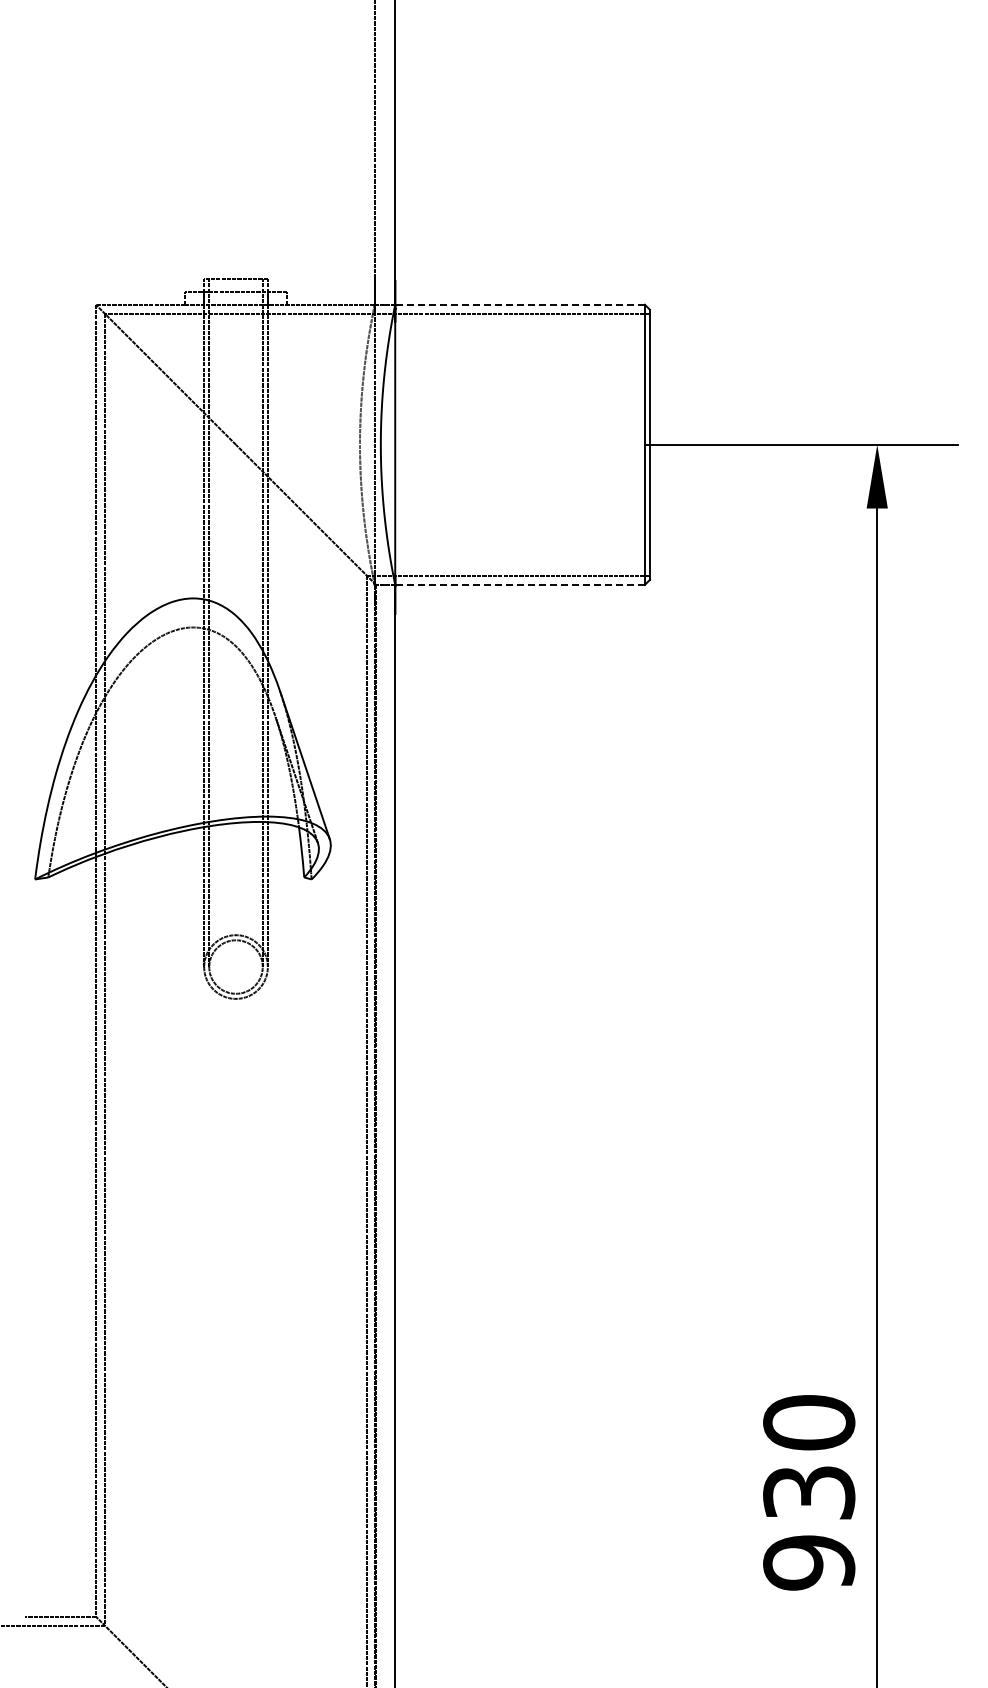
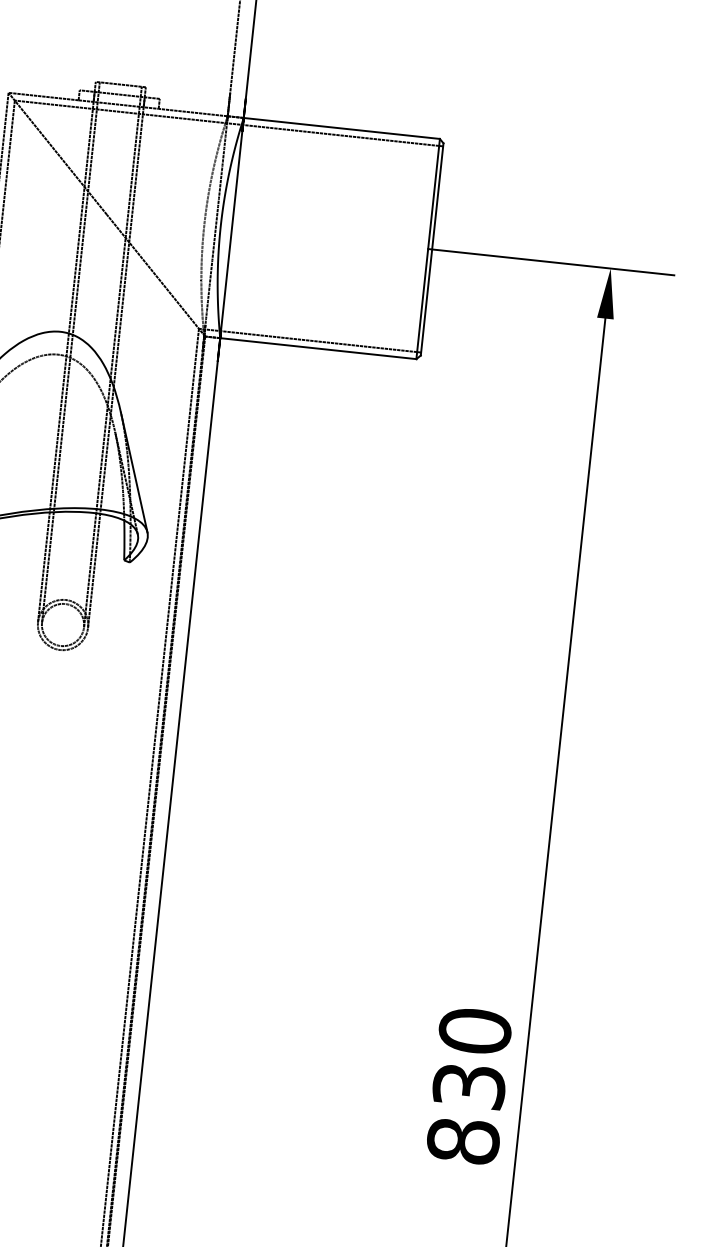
line: (520, 304) -> (342, 128), dashed -> solid
line: (520, 584) -> (318, 348), dashed -> solid
text: (809, 1562) -> (463, 1141), 930 -> 830

